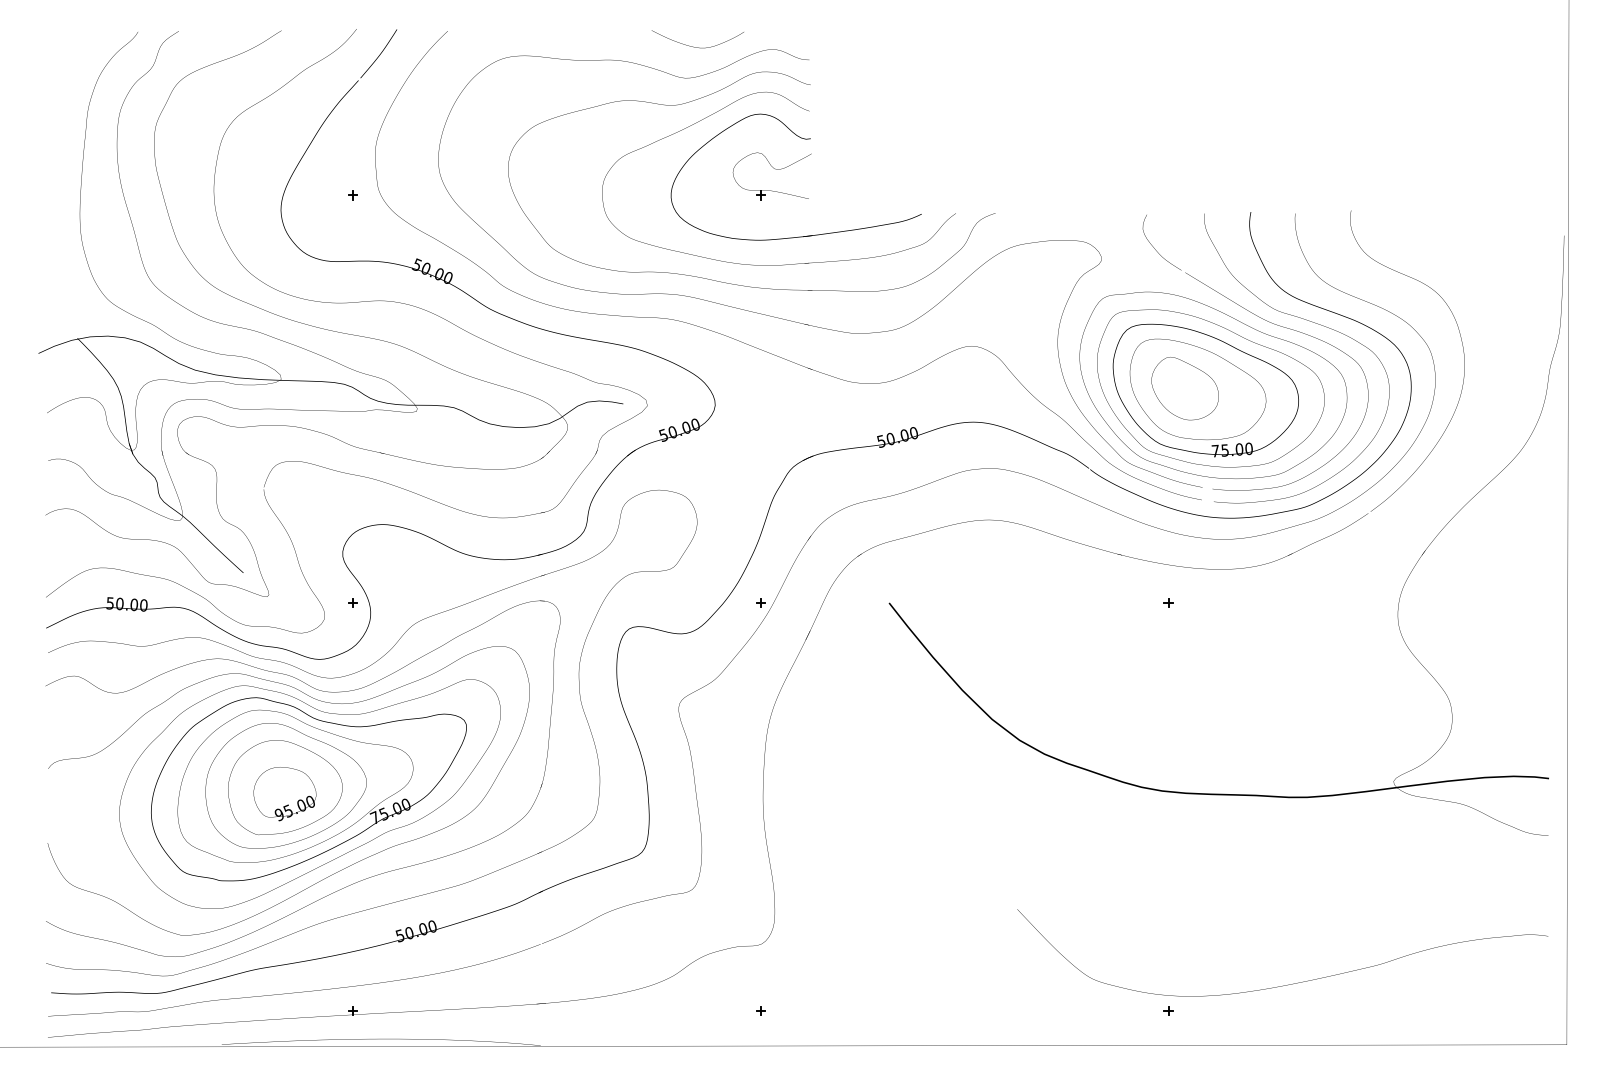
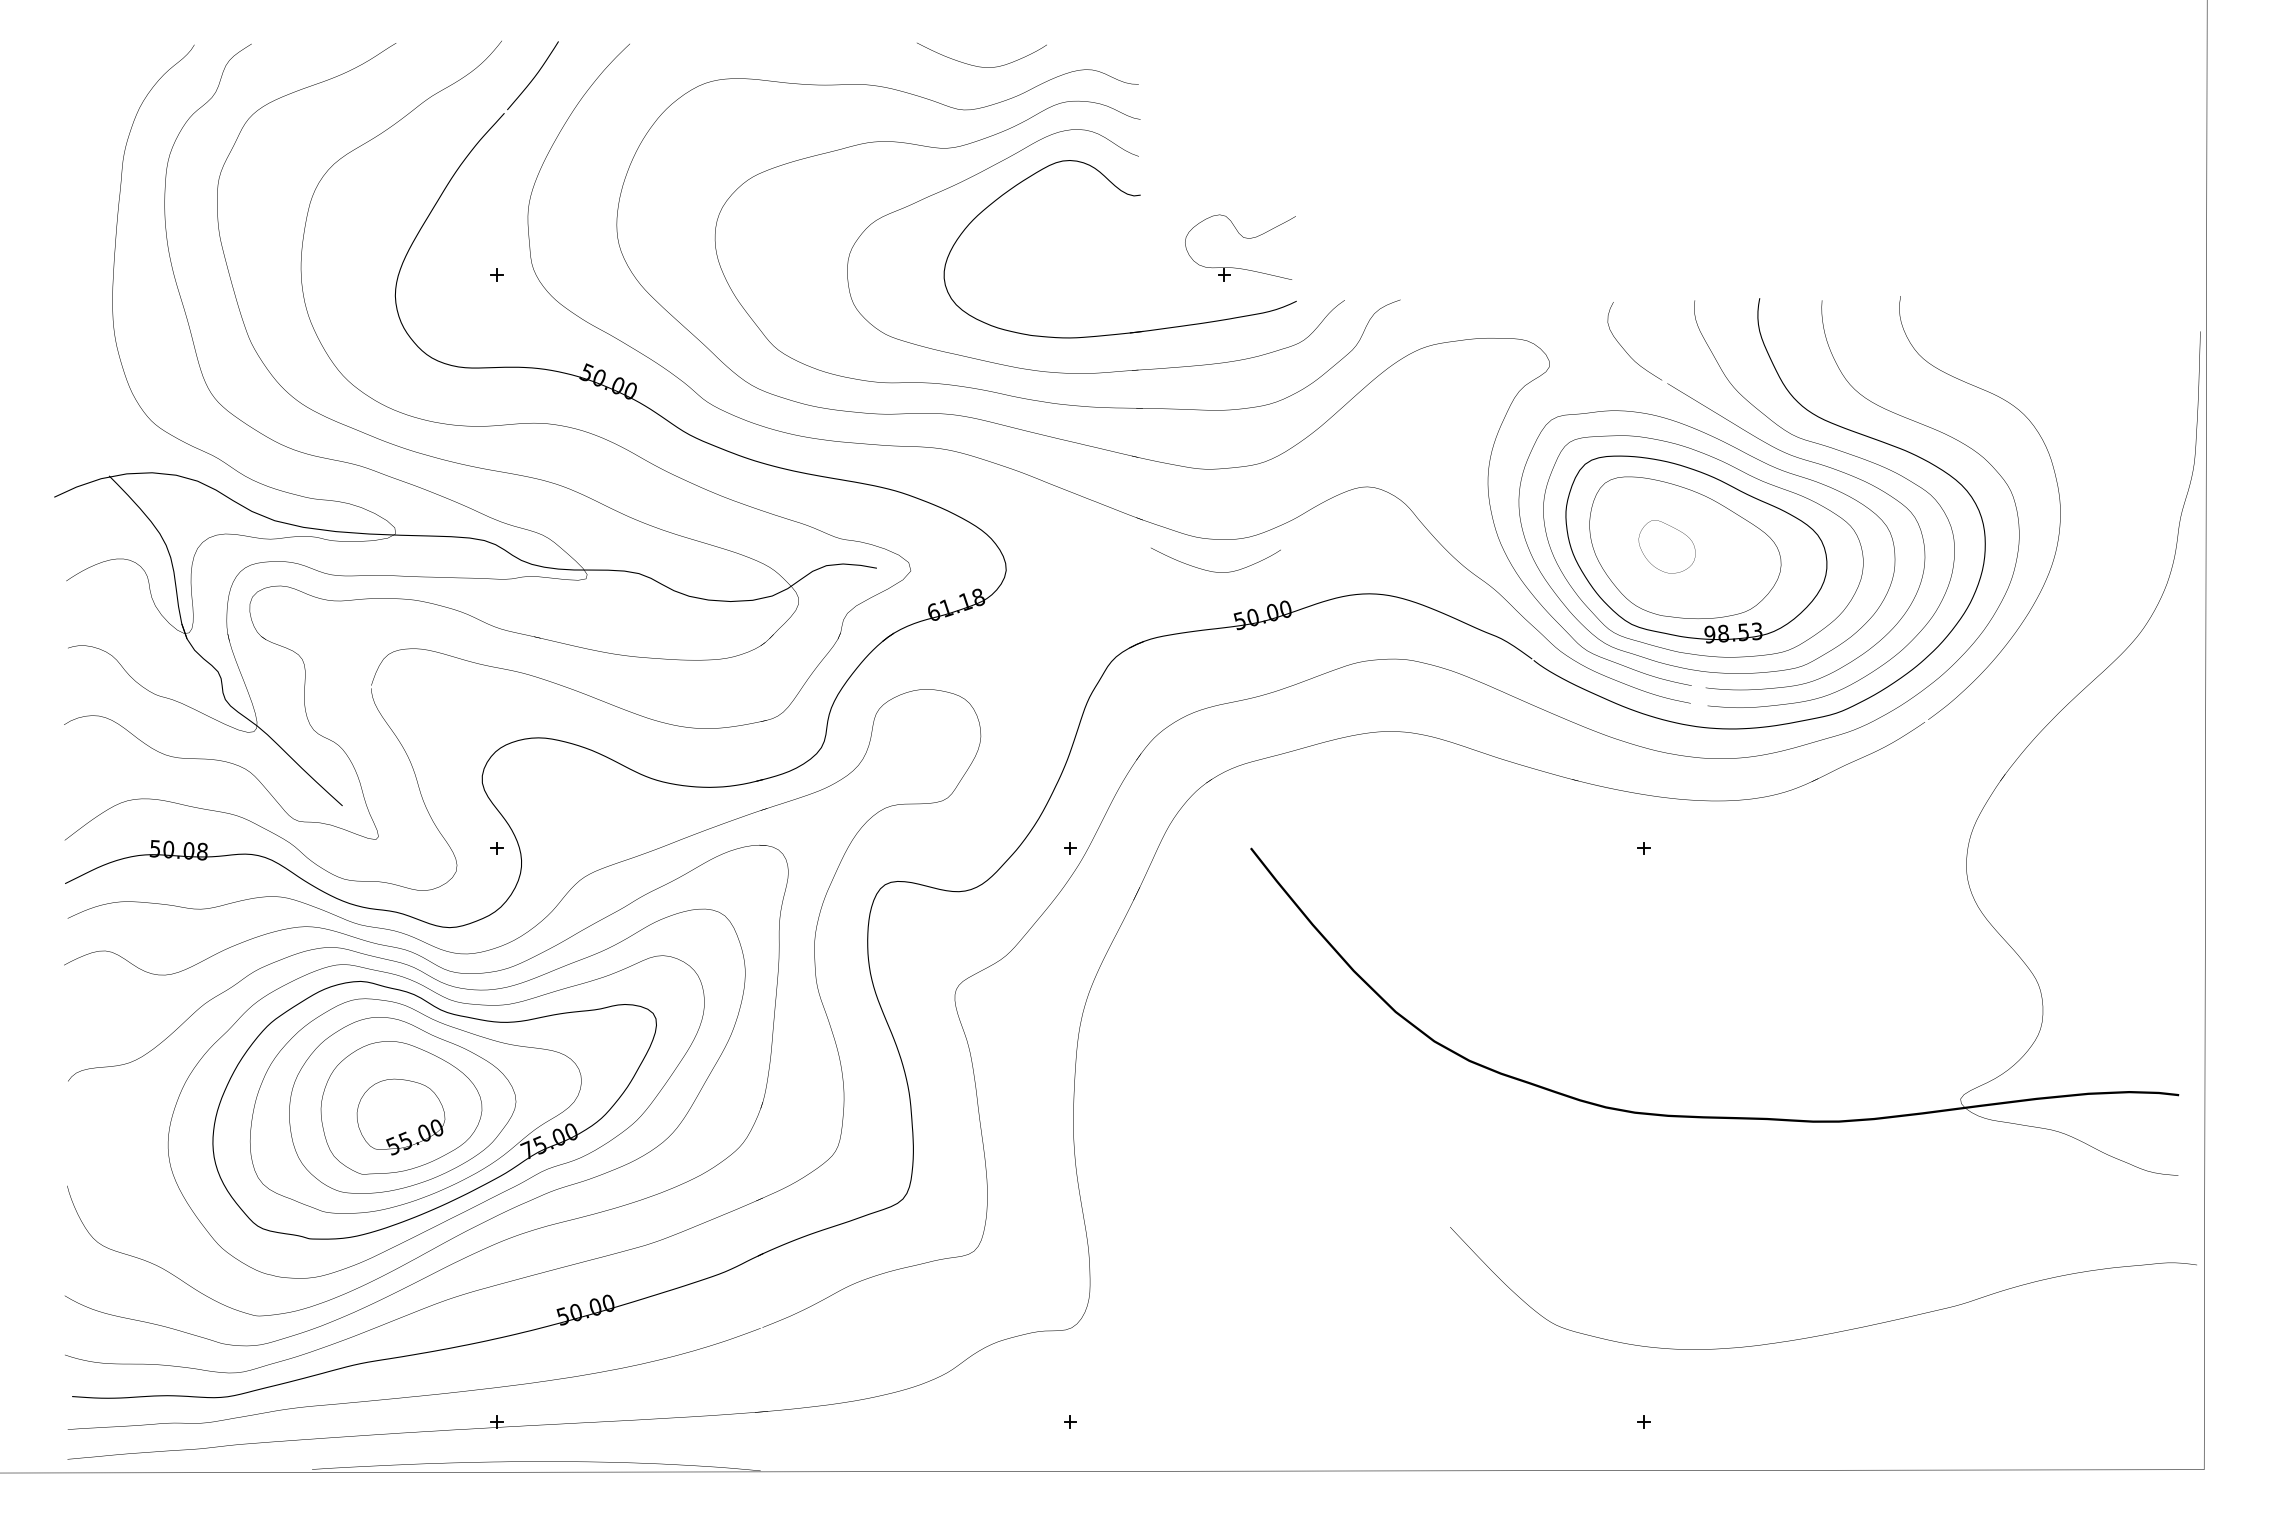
part: (775, 169) -> (1245, 238), moved
part: (1184, 388) -> (1666, 546), size x0.6
curve: (863, 406) -> (1214, 571), added
text: (679, 429) -> (955, 604), 50.00 -> 61.18
text: (1232, 449) -> (1733, 632), 75.00 -> 98.53
text: (143, 605) -> (202, 851), 50.00 -> 50.08
text: (278, 814) -> (392, 1145), 95.00 -> 55.00
curve: (1289, 984) -> (1833, 1332), moved

